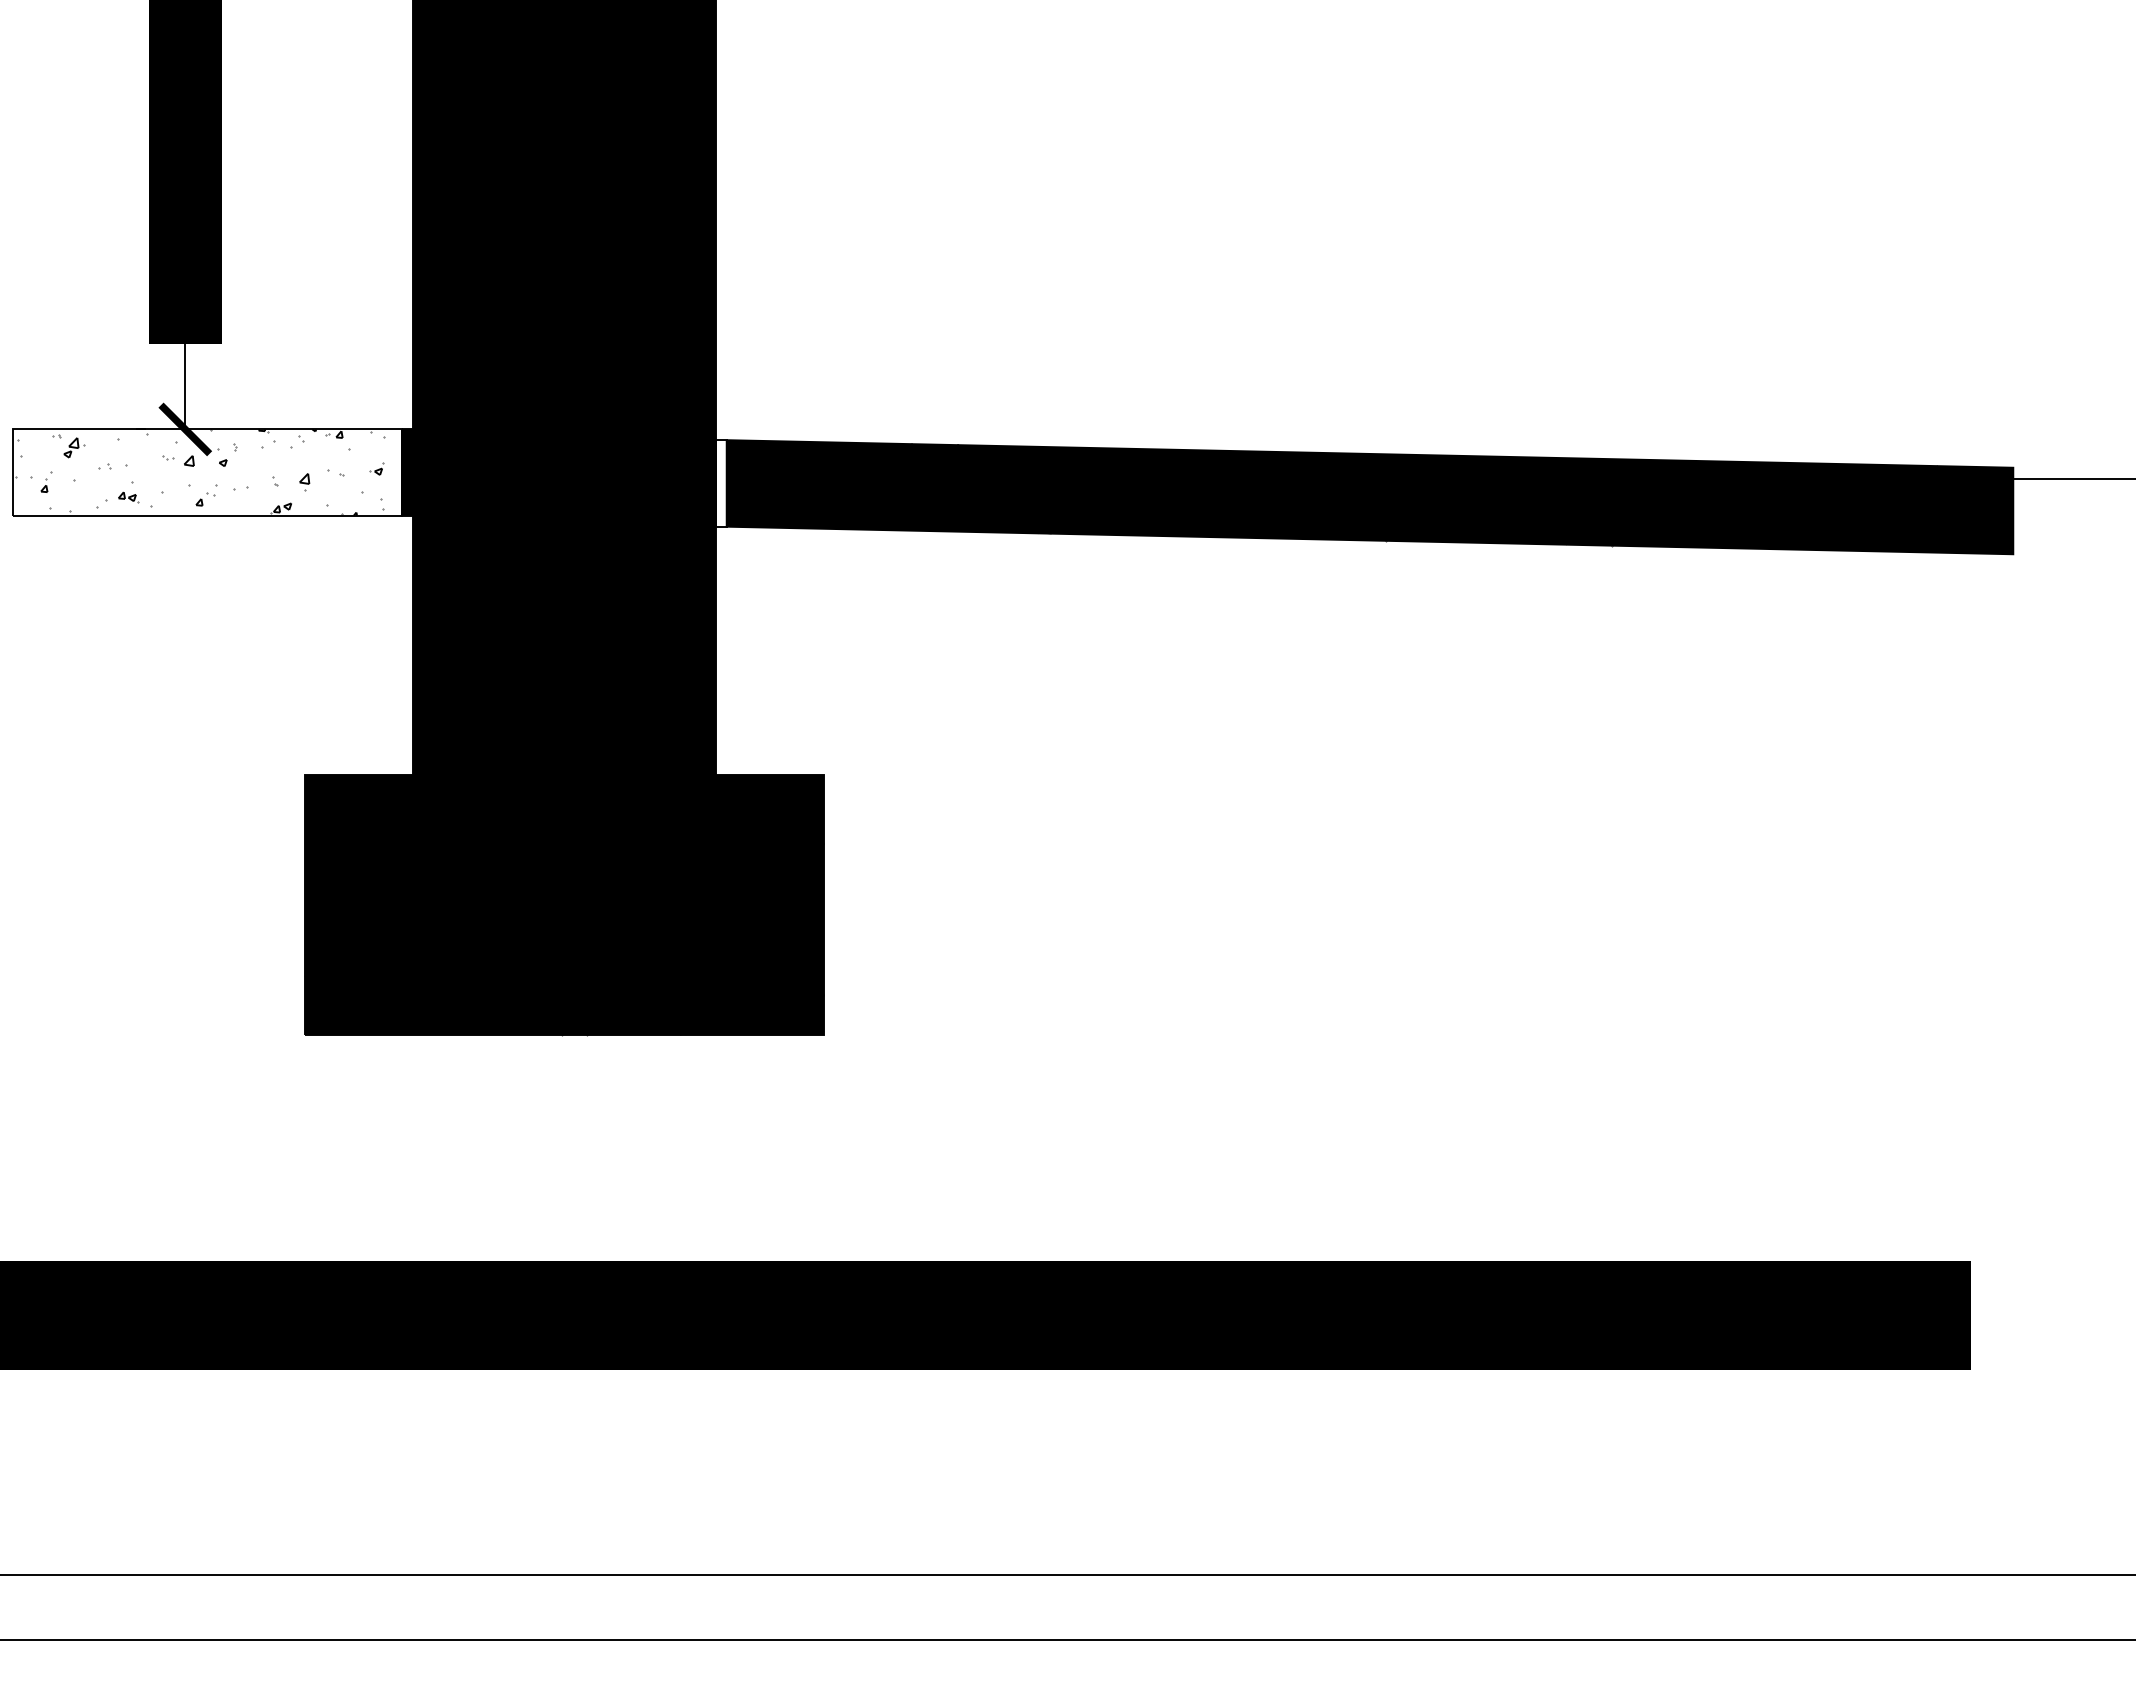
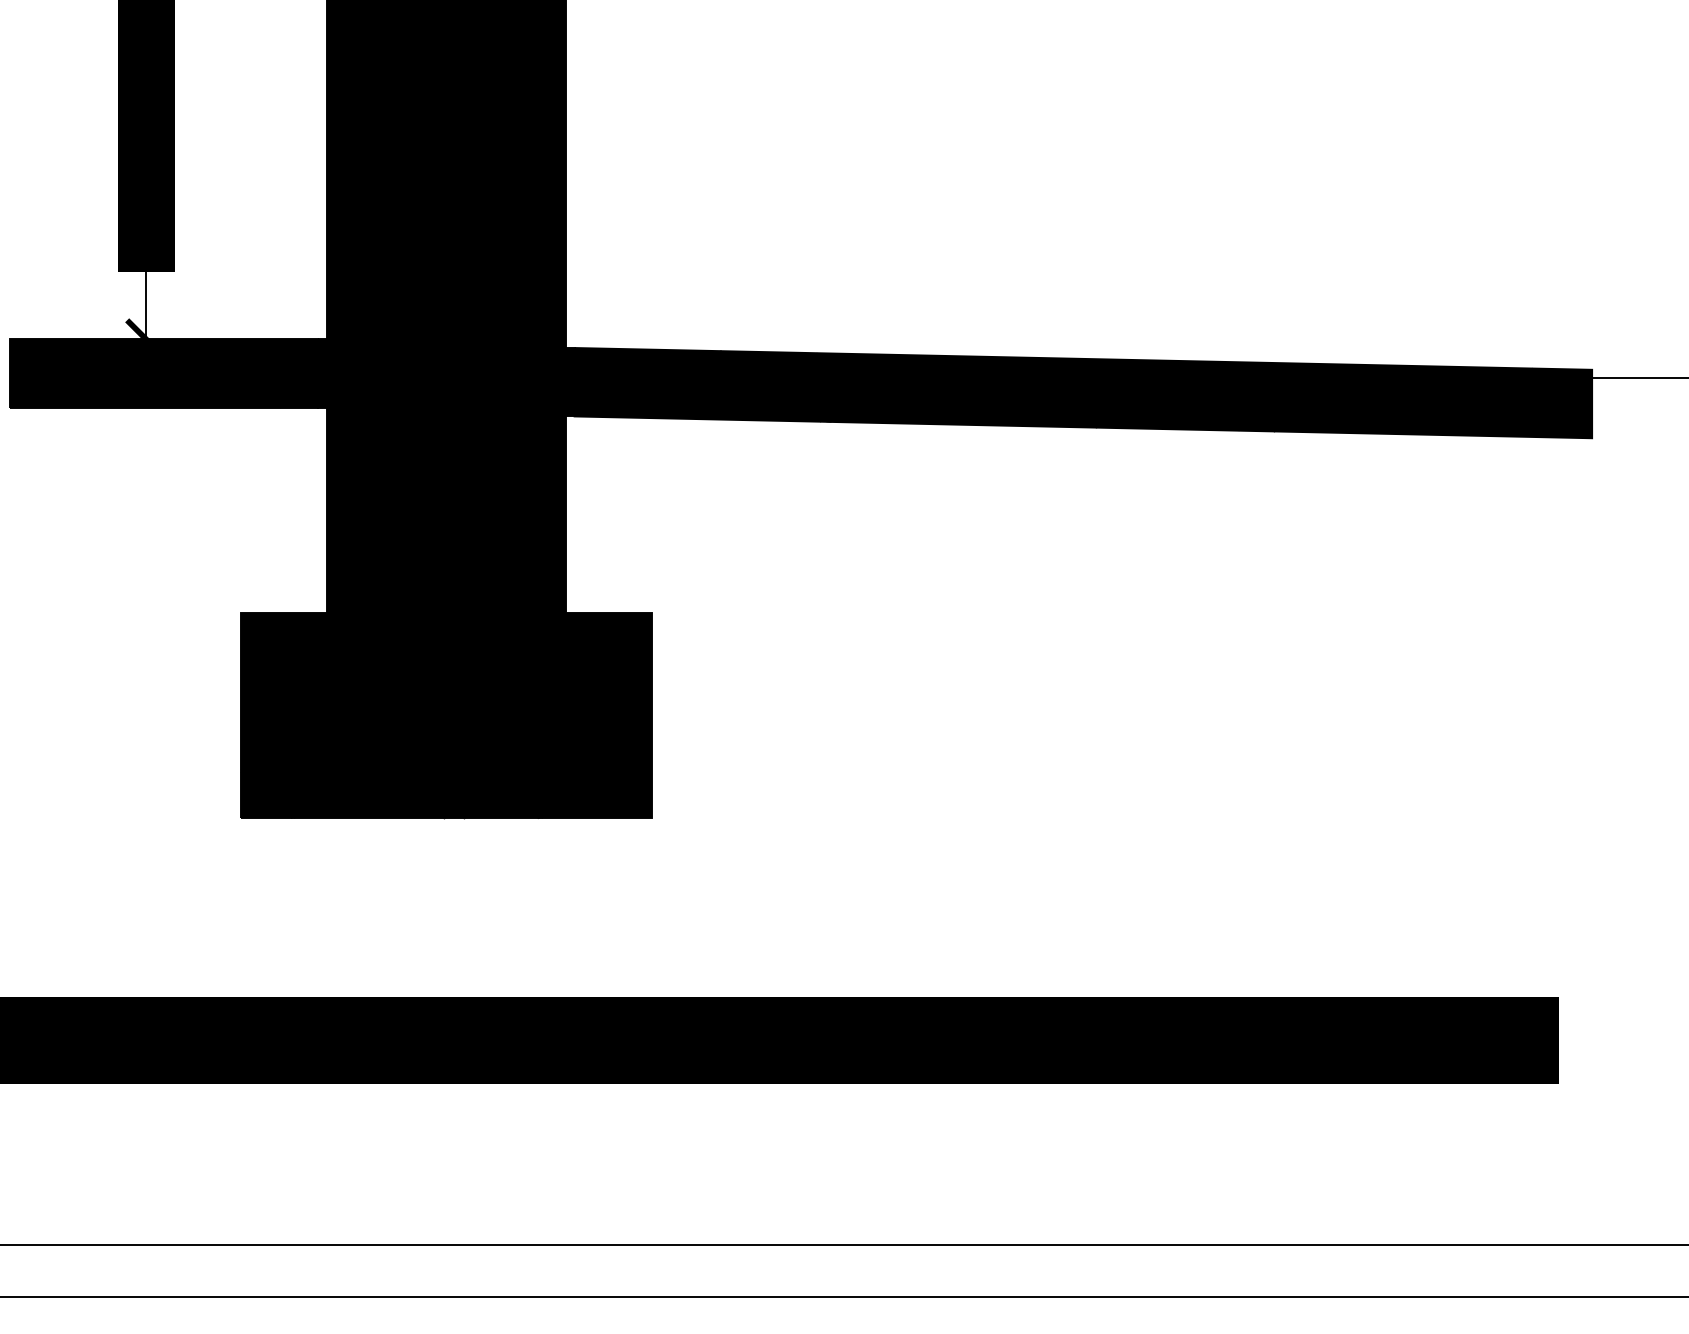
fill: (207, 472) -> (163, 373), added
fill: (720, 483) -> (569, 382), added

